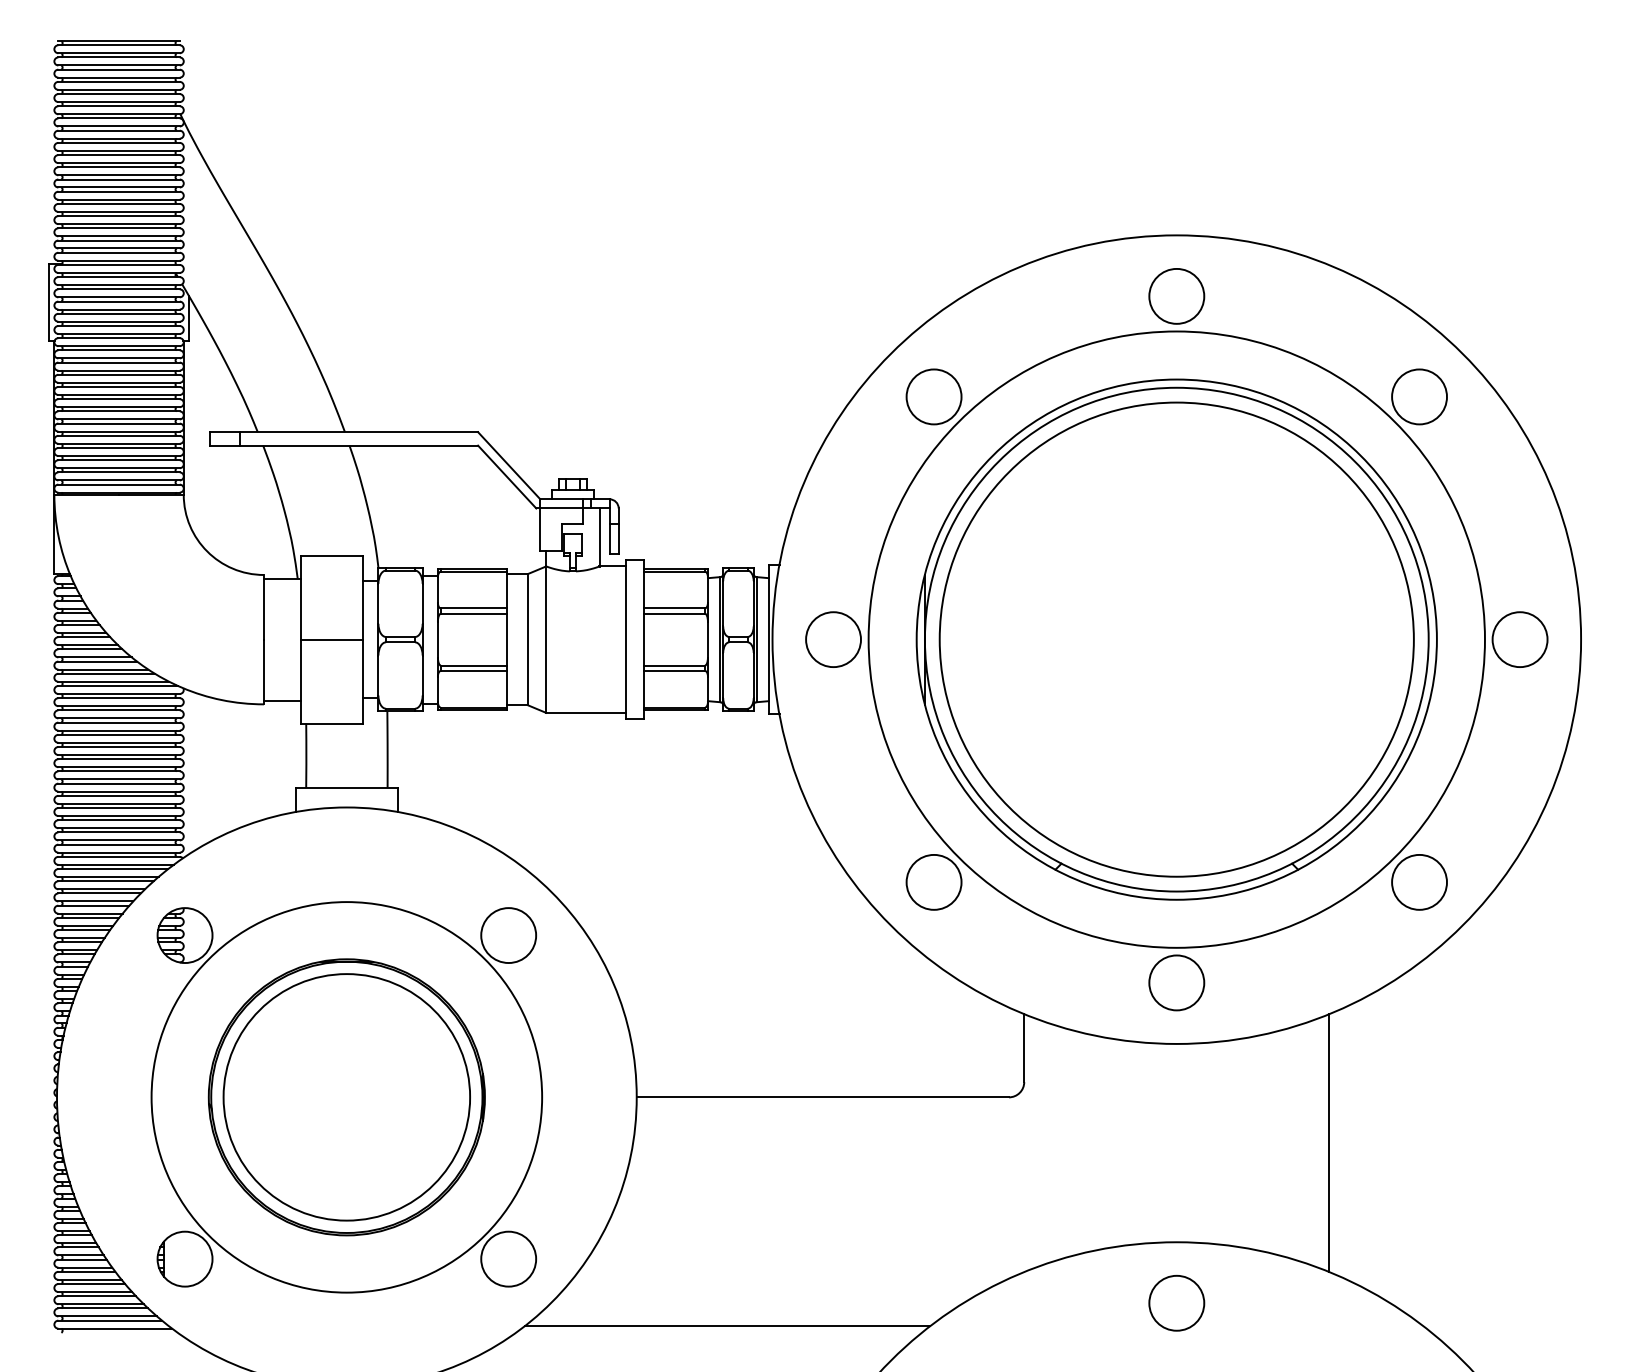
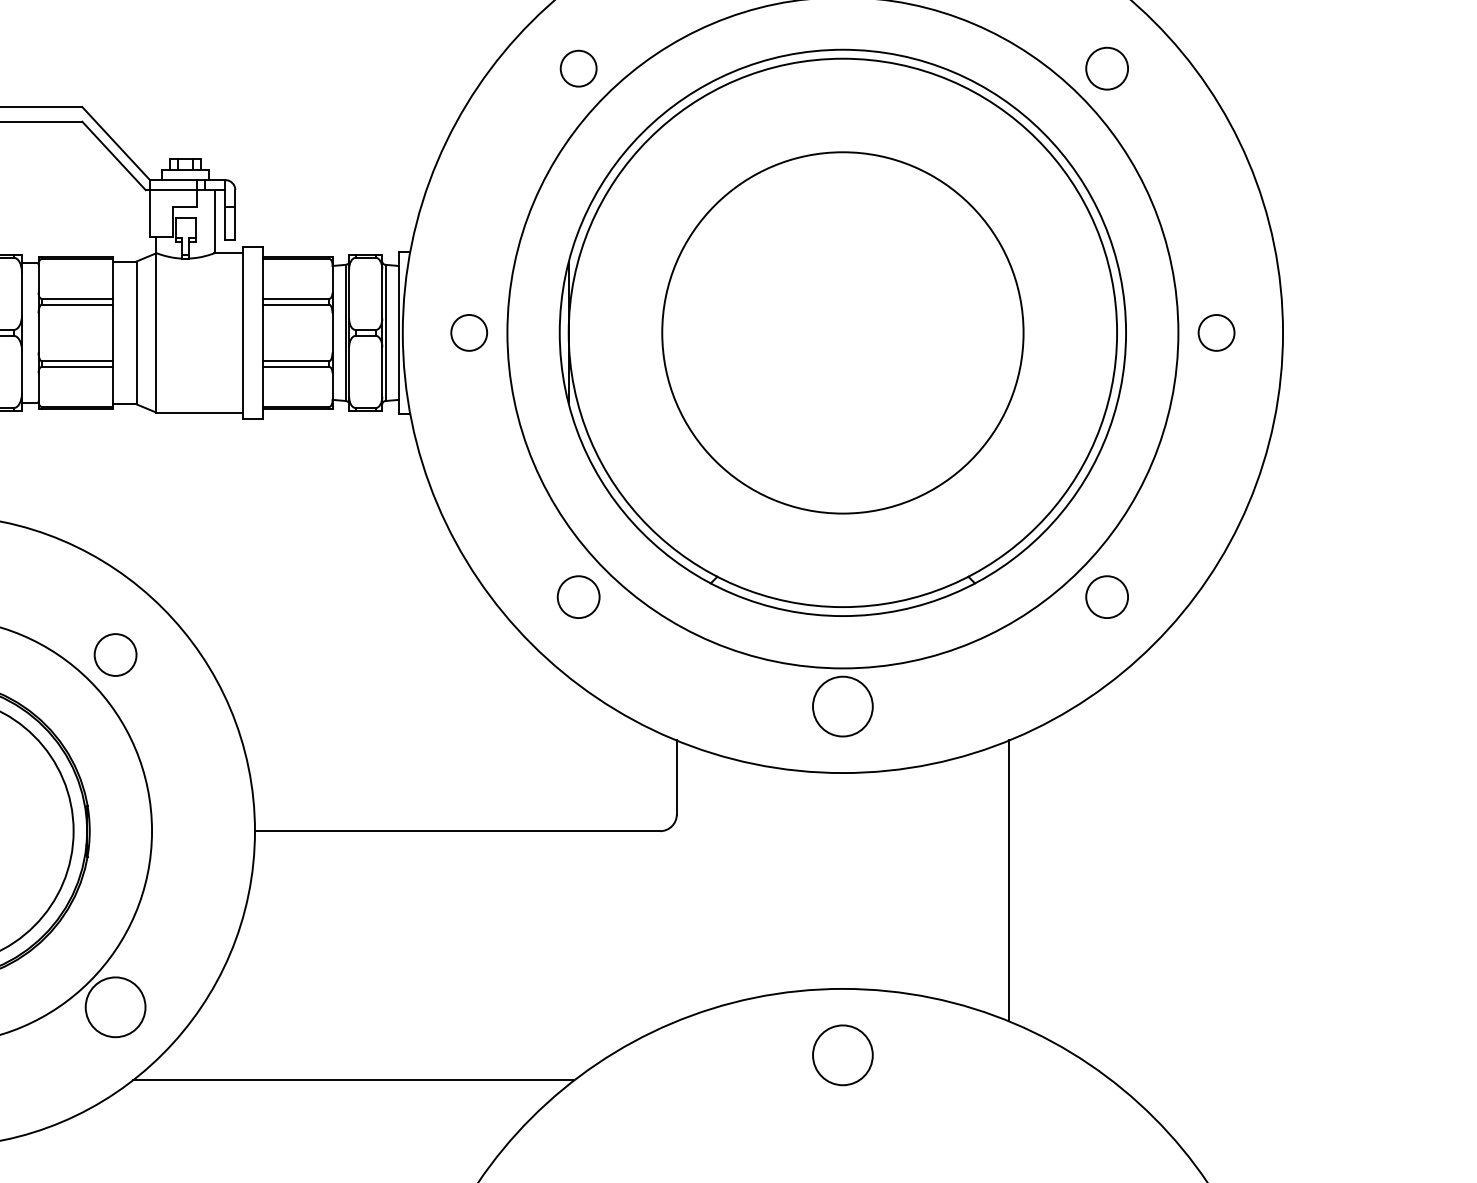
circle: (933, 396) -> (578, 68), size x0.6
circle: (1419, 396) -> (1107, 68), size x0.7
circle: (833, 639) -> (469, 332), size x0.6
circle: (1176, 639) -> (842, 332), size x0.7
circle: (1519, 639) -> (1215, 332), size x0.6
circle: (933, 881) -> (578, 596), size x0.7
circle: (1419, 881) -> (1107, 596), size x0.7
circle: (508, 935) -> (115, 654), size x0.7

